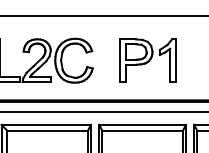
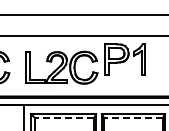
part: (146, 60) -> (124, 59), moved
line: (47, 130) -> (64, 118), solid -> dashed
line: (142, 130) -> (133, 118), solid -> dashed

